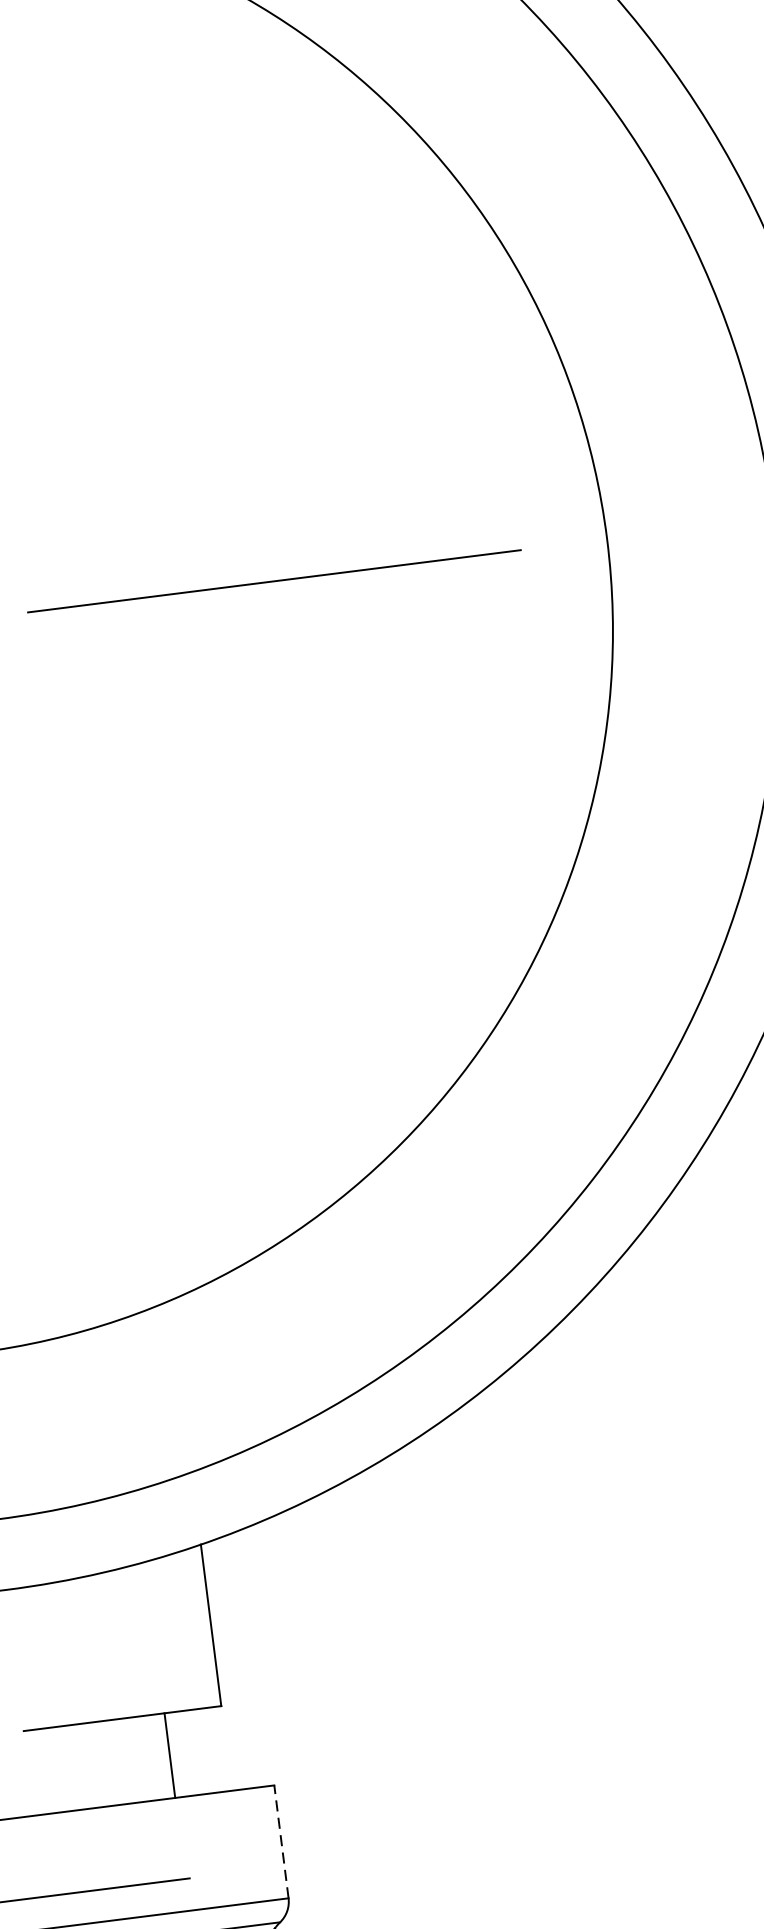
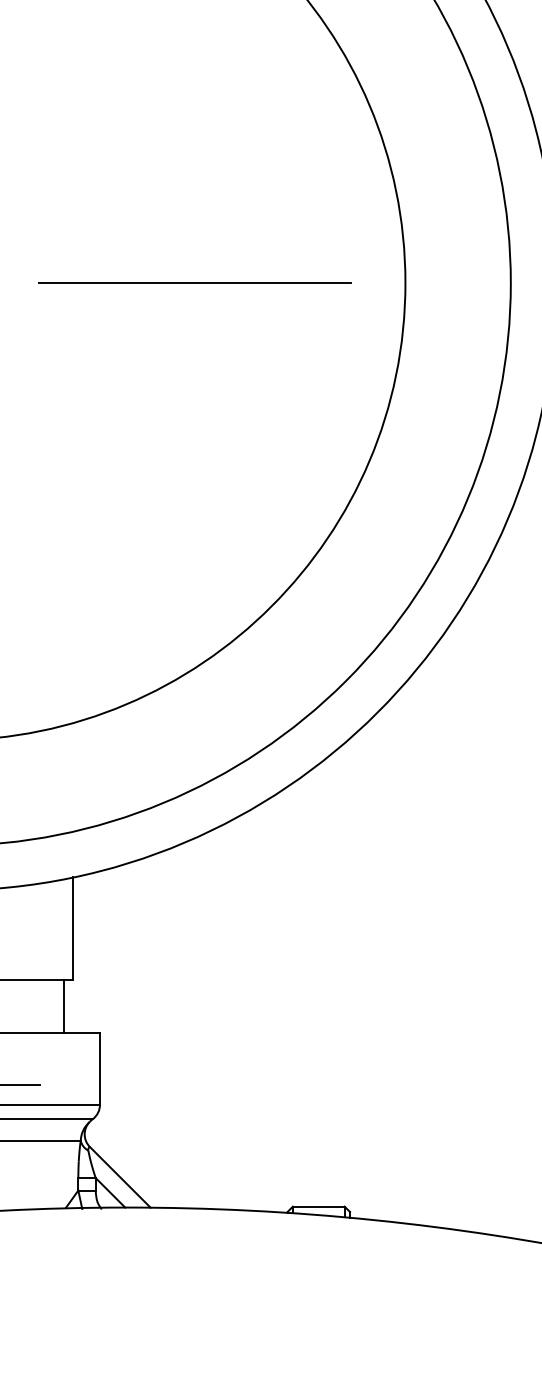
line: (170, 1755) -> (64, 1006), moved
line: (280, 1842) -> (99, 1069), dashed -> solid

